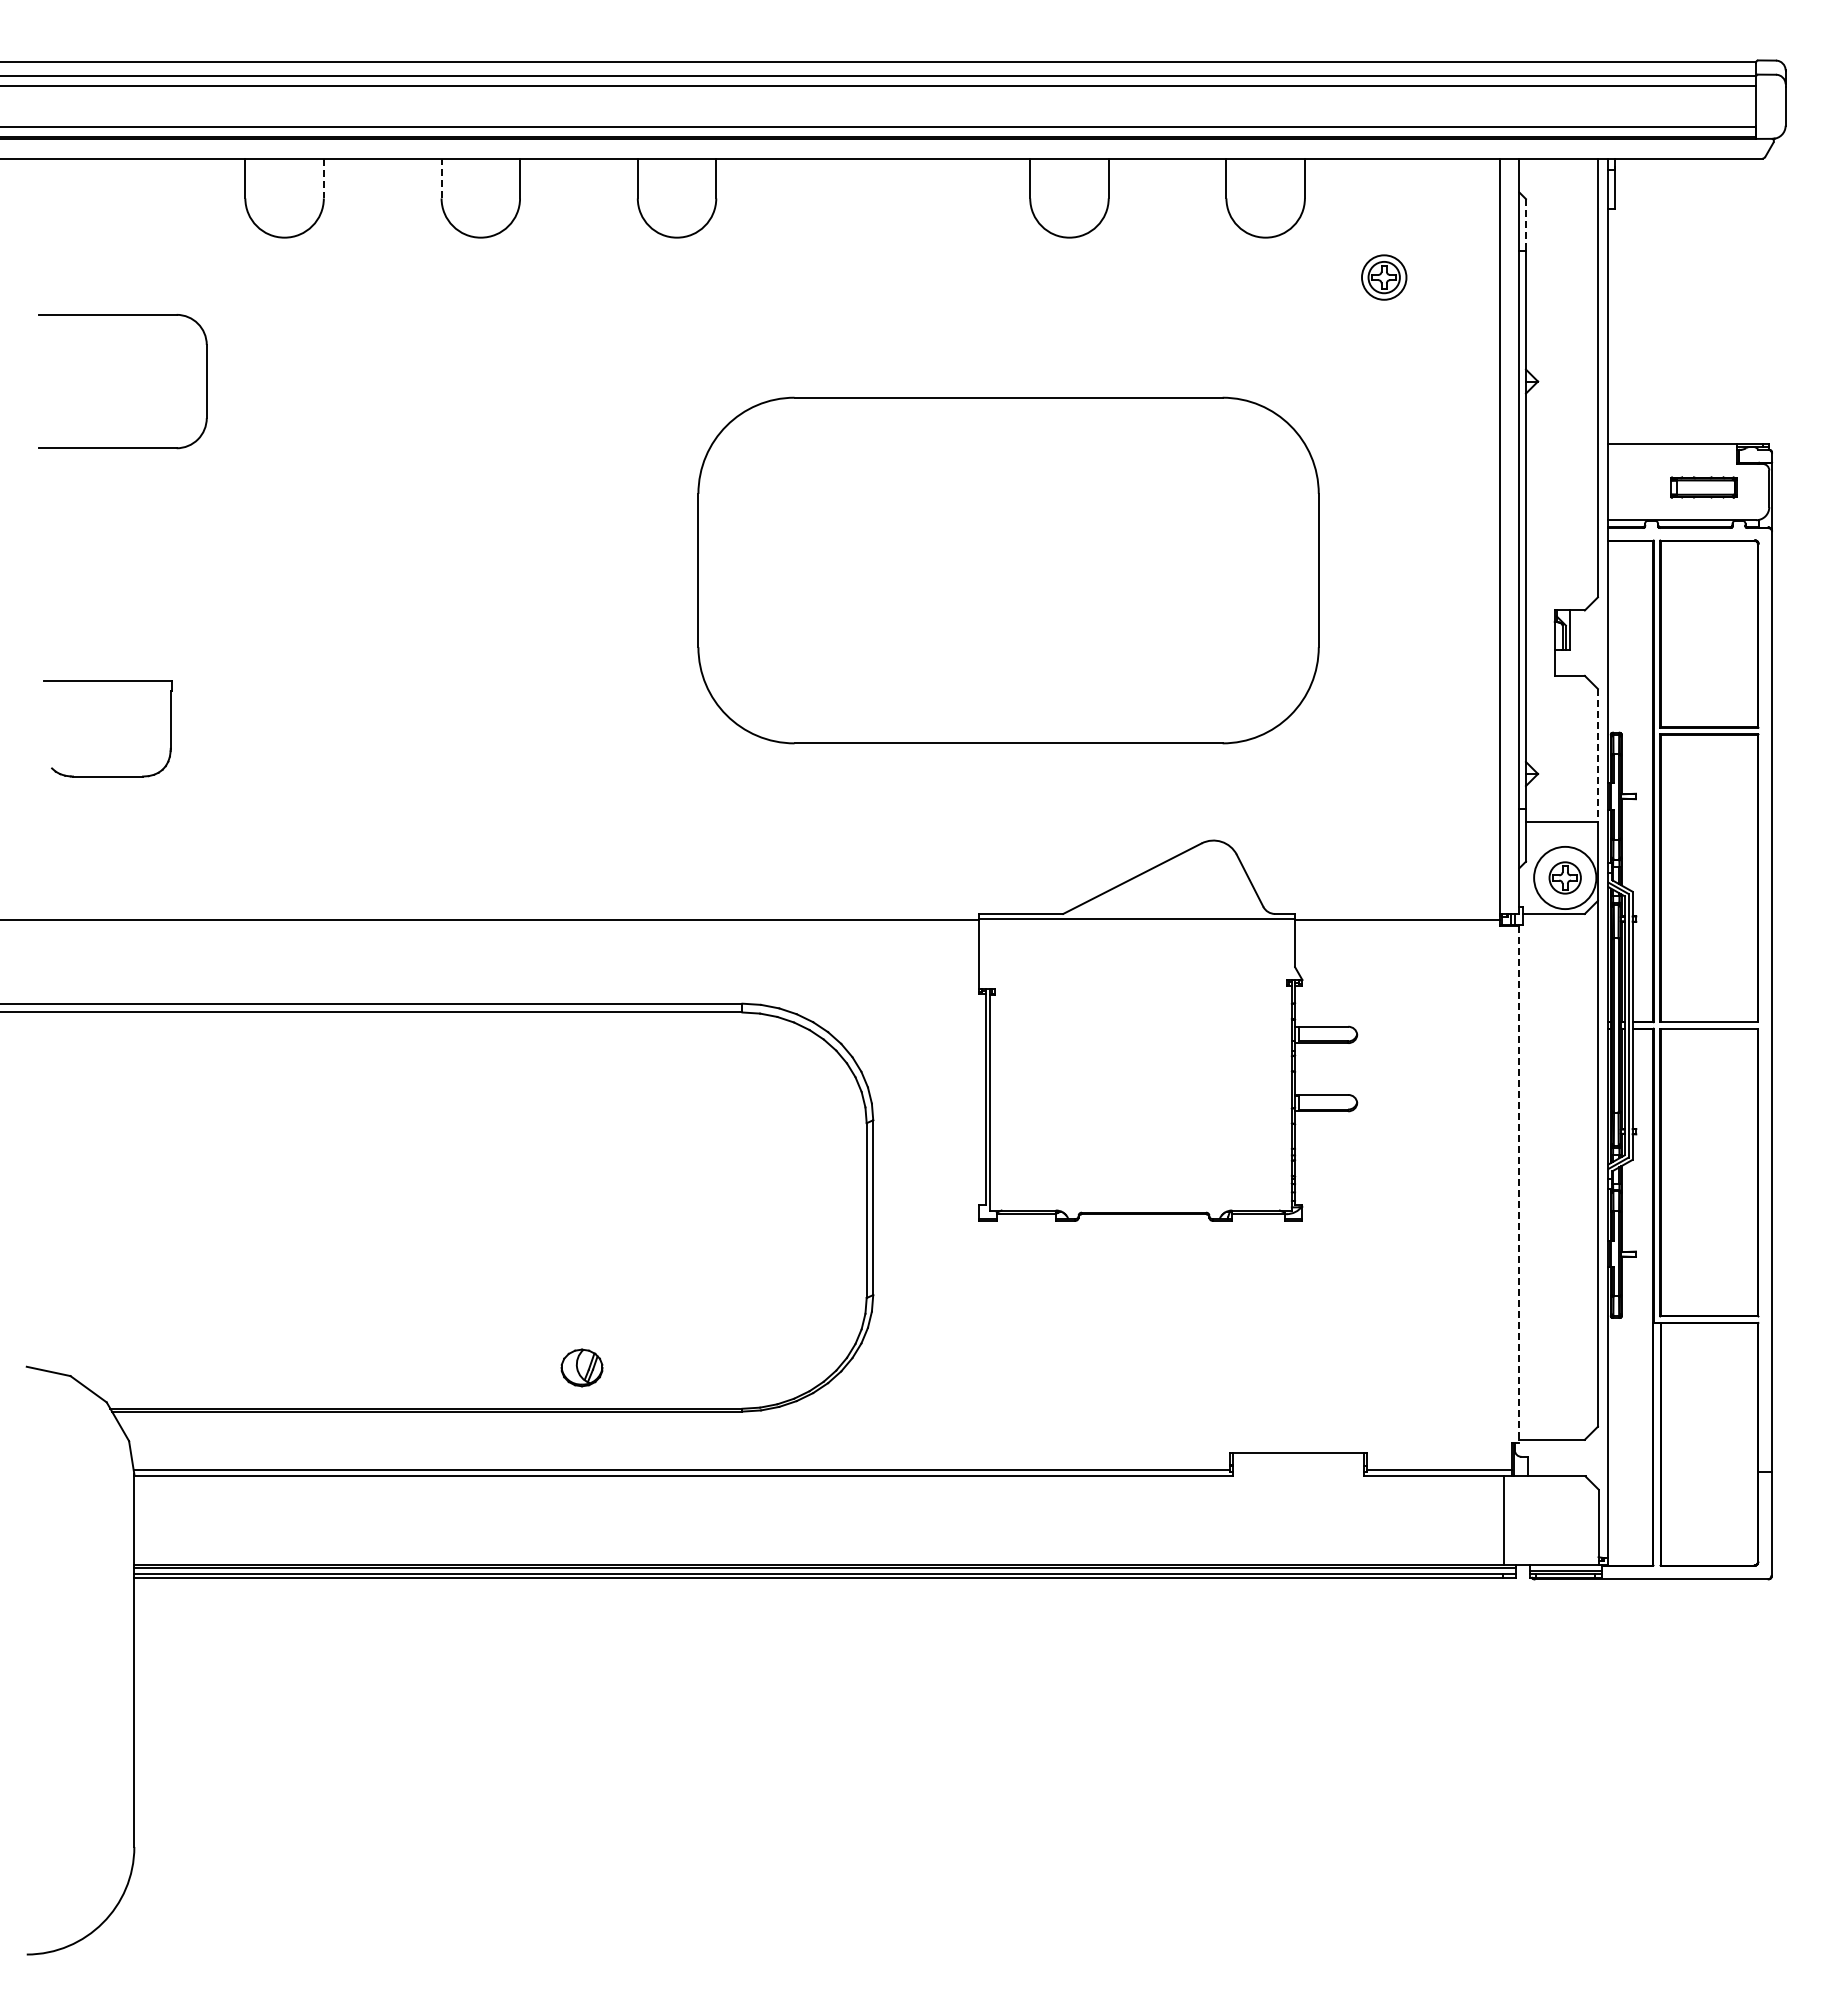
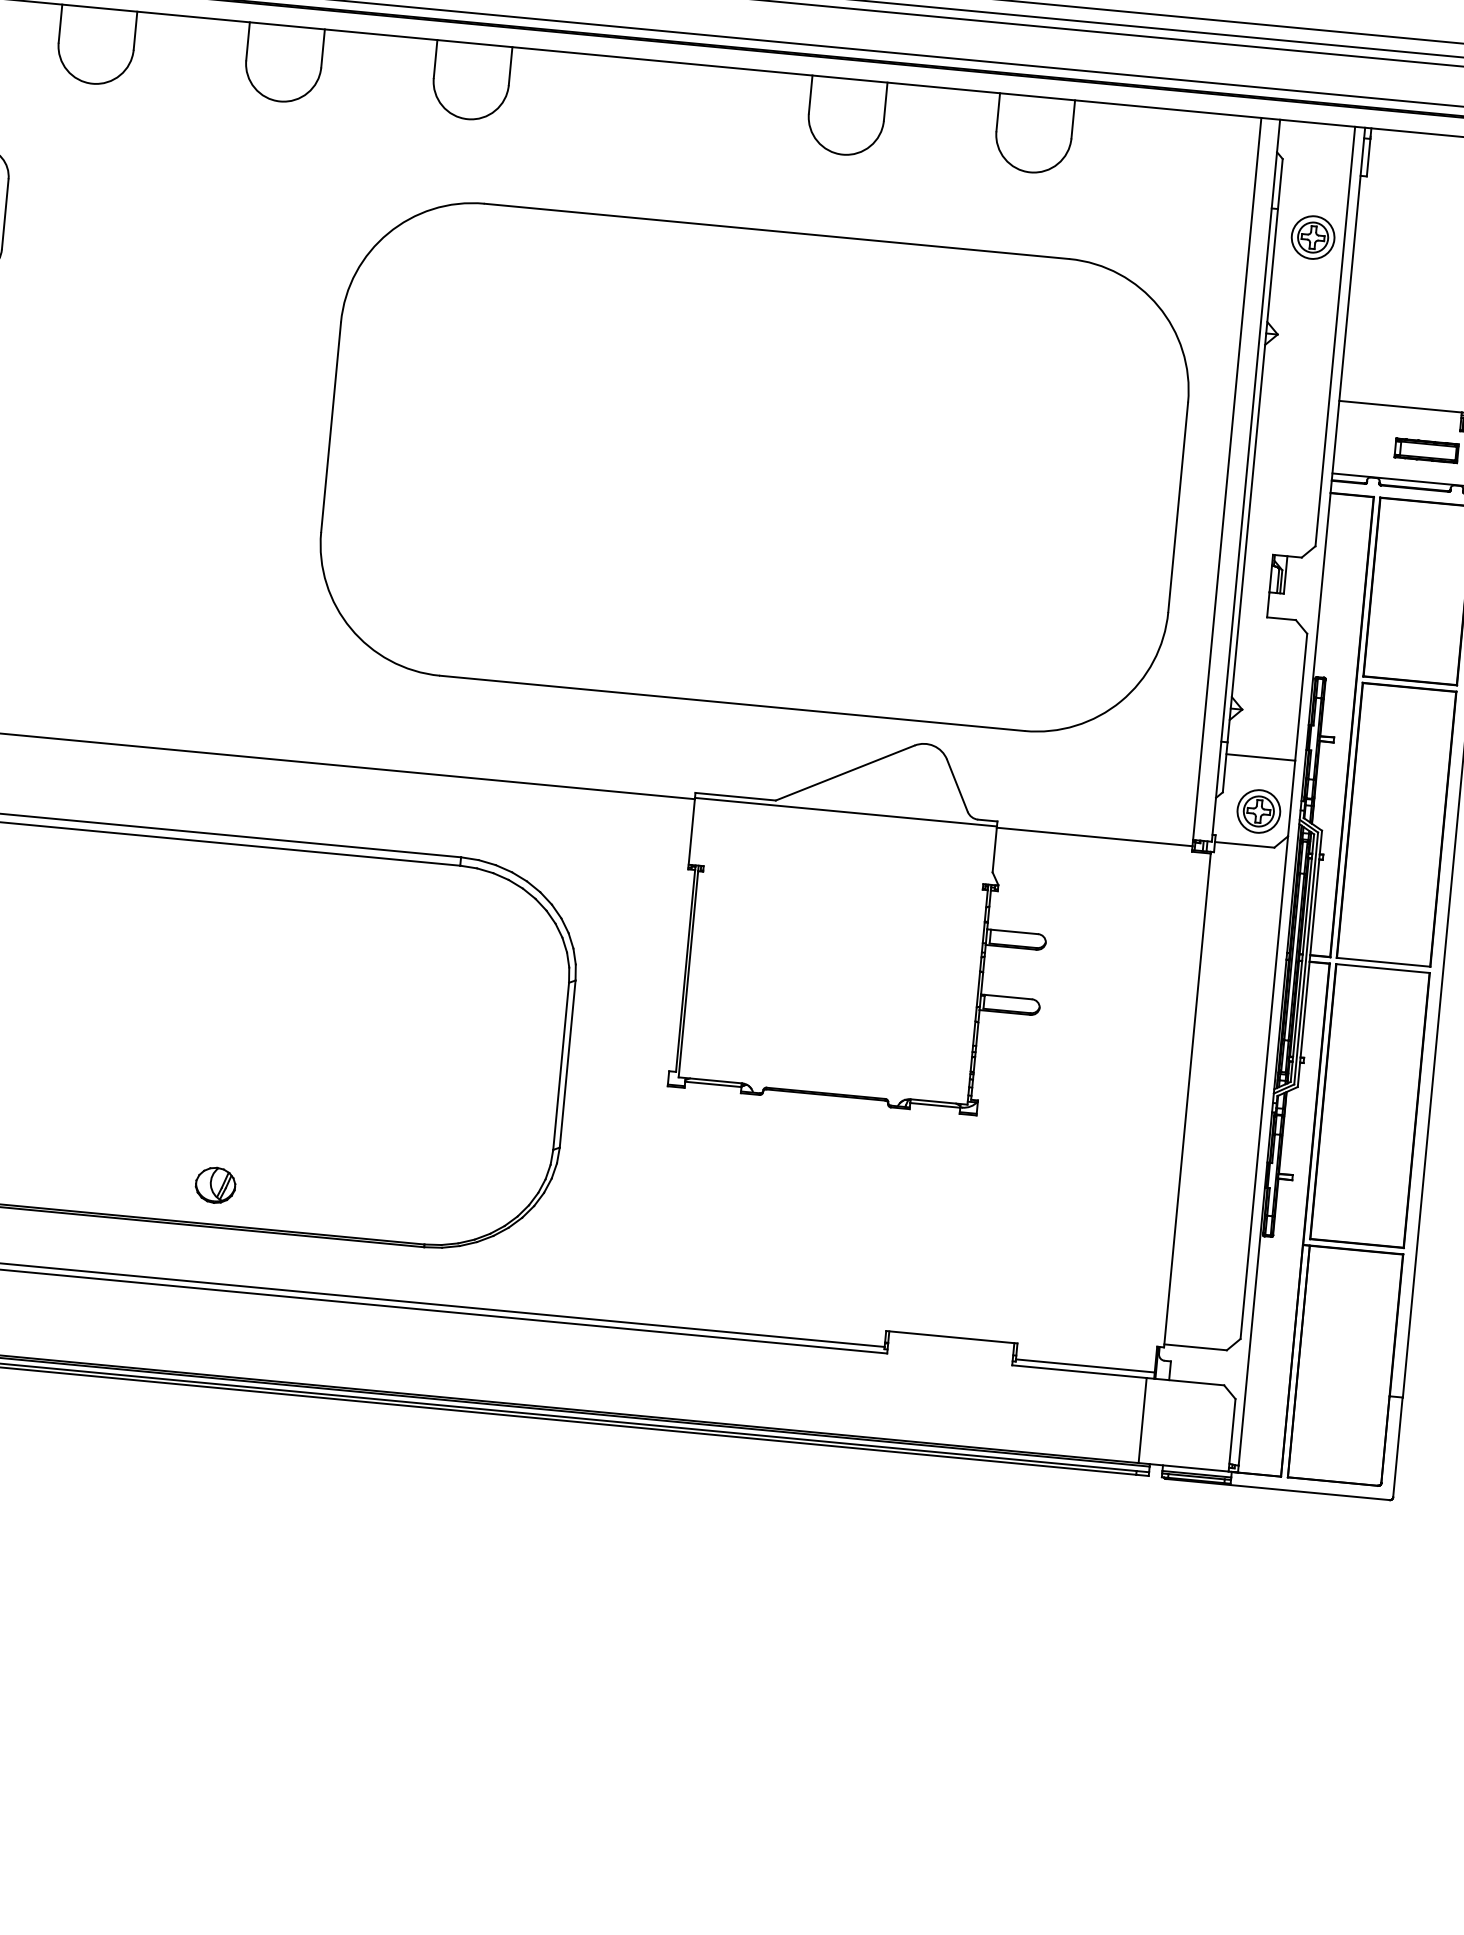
line: (323, 178) -> (135, 30), dashed -> solid
line: (441, 178) -> (247, 41), dashed -> solid
line: (1525, 225) -> (1279, 184), dashed -> solid
part: (1384, 277) -> (1313, 237), moved
part: (1008, 570) -> (754, 467), size x1.43
line: (1597, 755) -> (1300, 697), dashed -> solid
circle: (1565, 877) -> (1259, 811), size x0.71
line: (1519, 1185) -> (1187, 1101), dashed -> solid
part: (581, 1367) -> (215, 1184), moved

